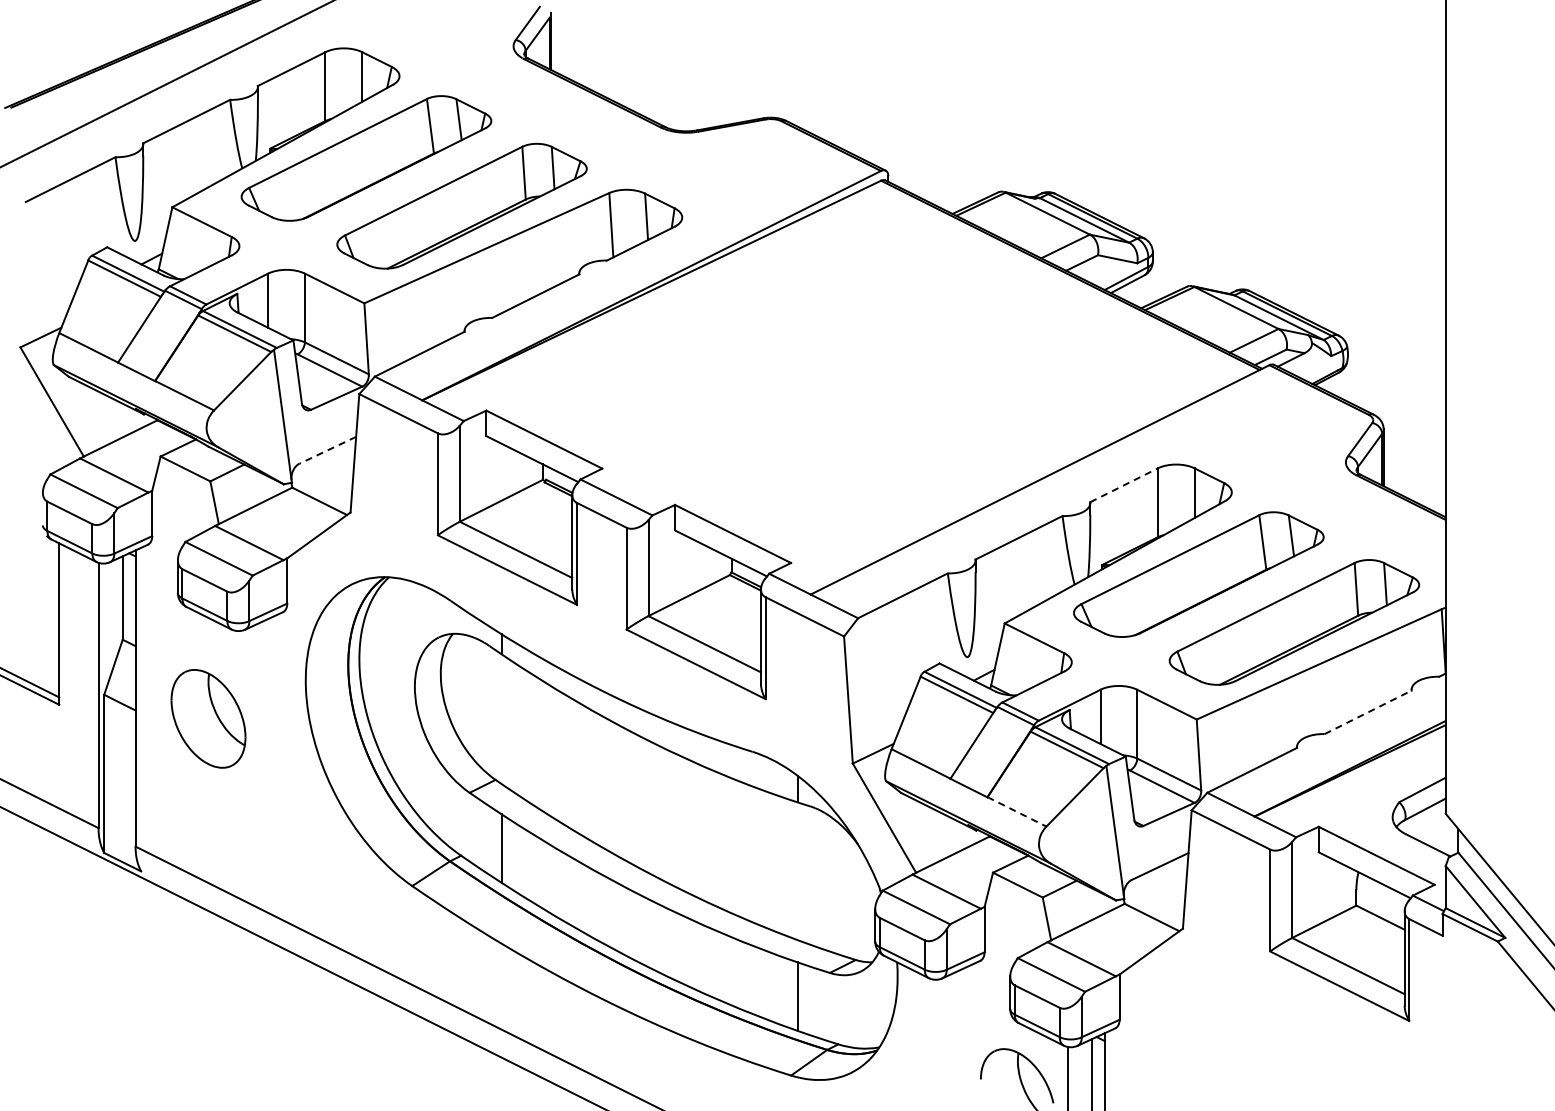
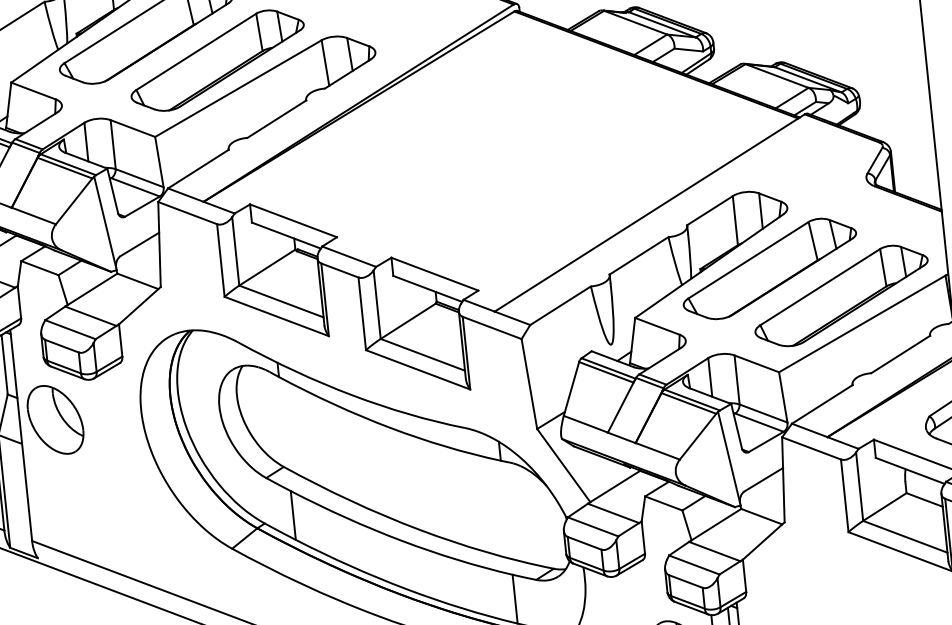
line: (327, 450) -> (139, 244), dashed -> solid
line: (1124, 485) -> (710, 210), dashed -> solid
line: (1368, 712) -> (900, 354), dashed -> solid
part: (208, 718) -> (55, 419), moved
line: (1016, 811) -> (657, 451), dashed -> solid

